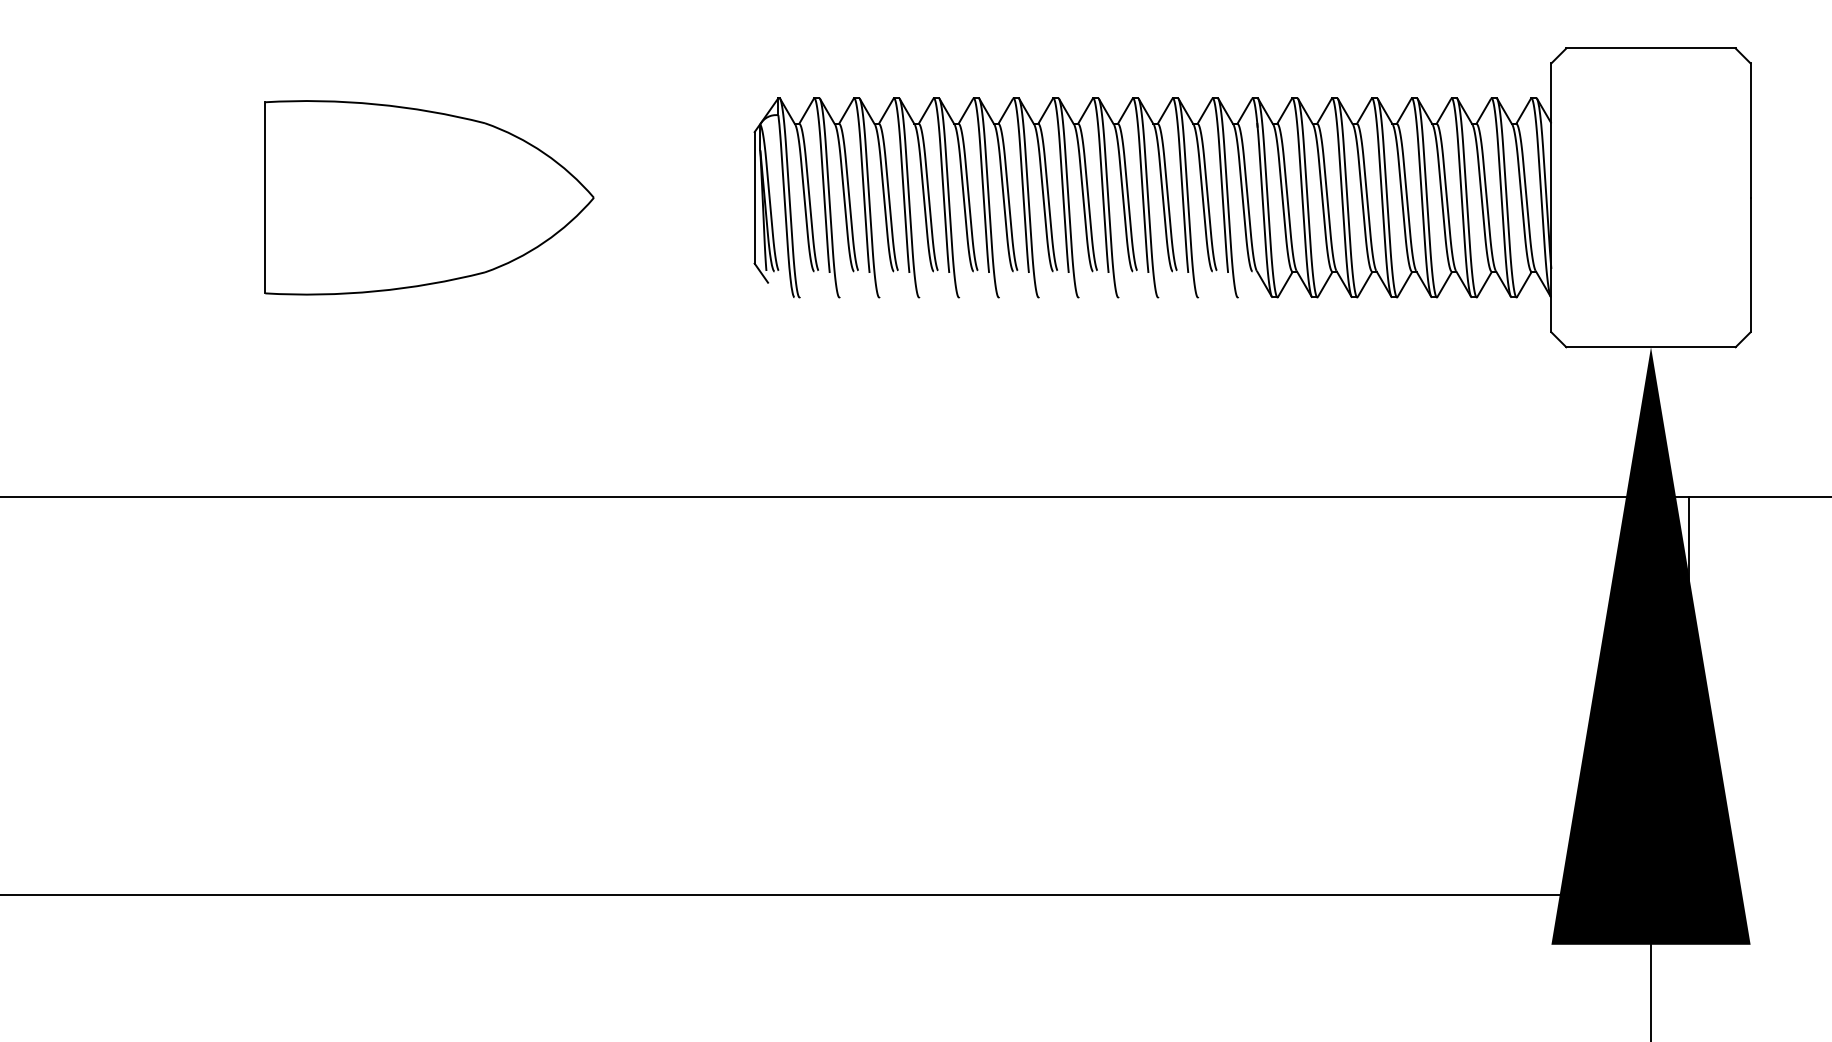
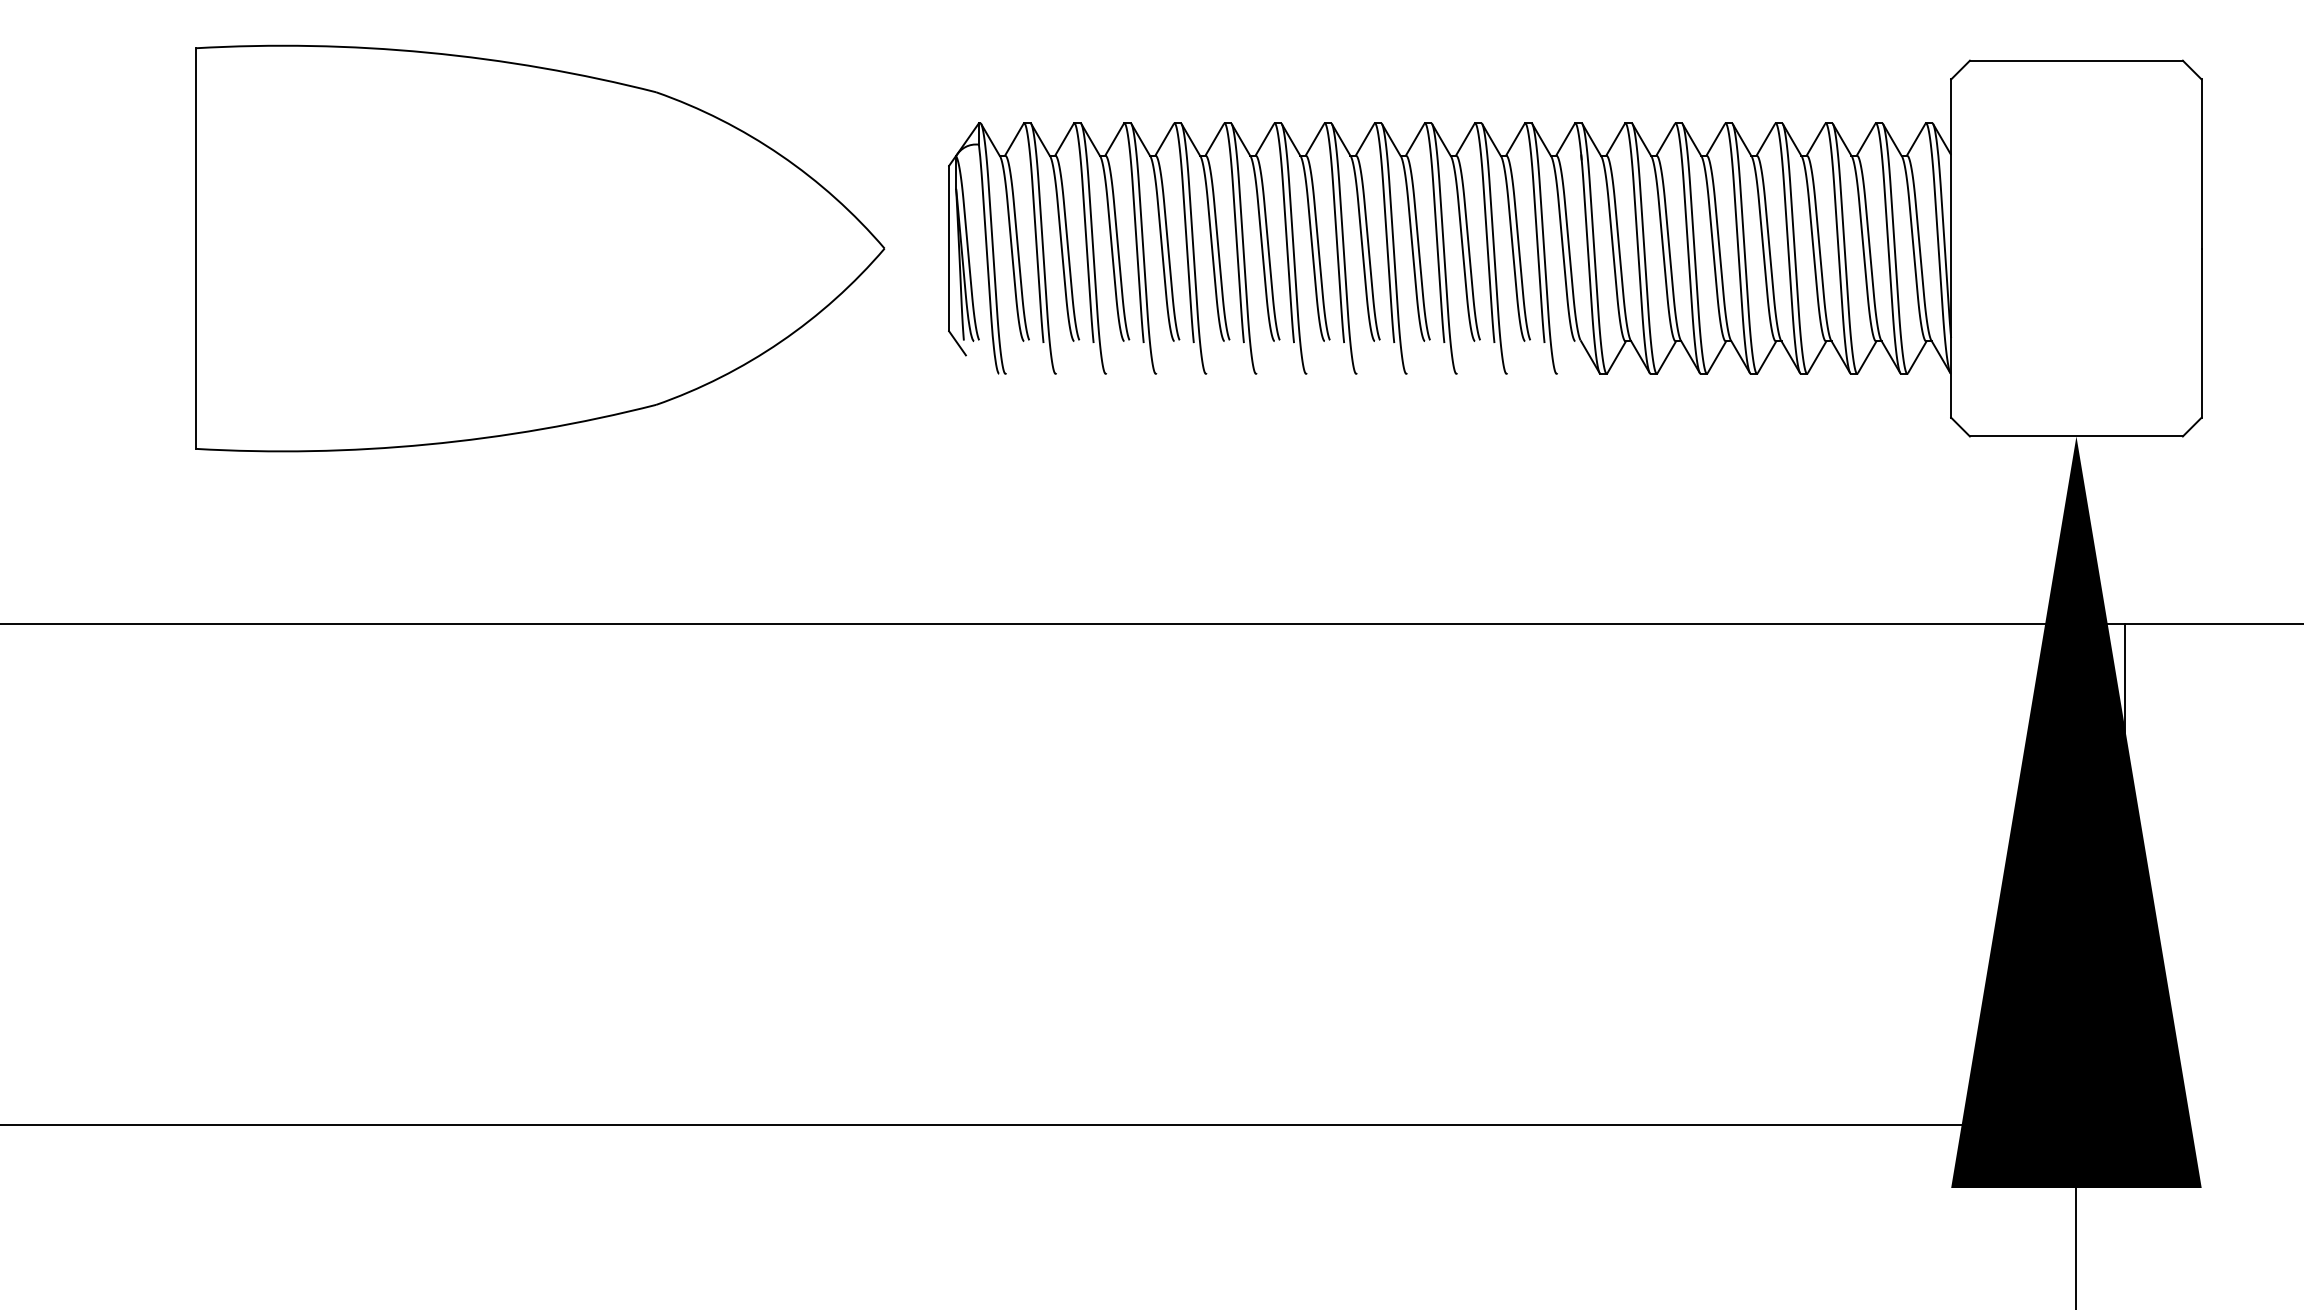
part: (429, 197) -> (540, 248), size x1.67

